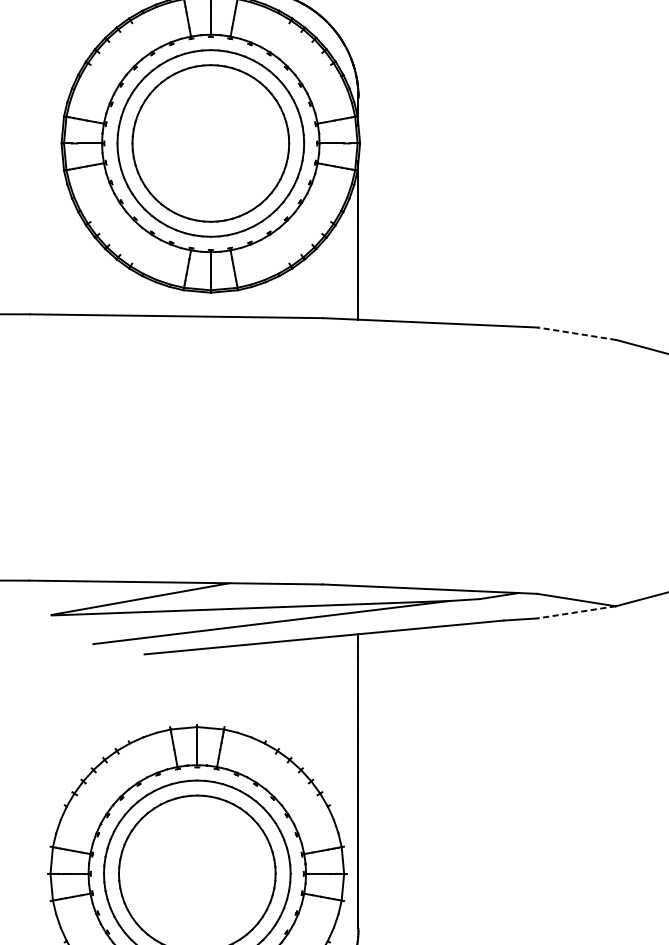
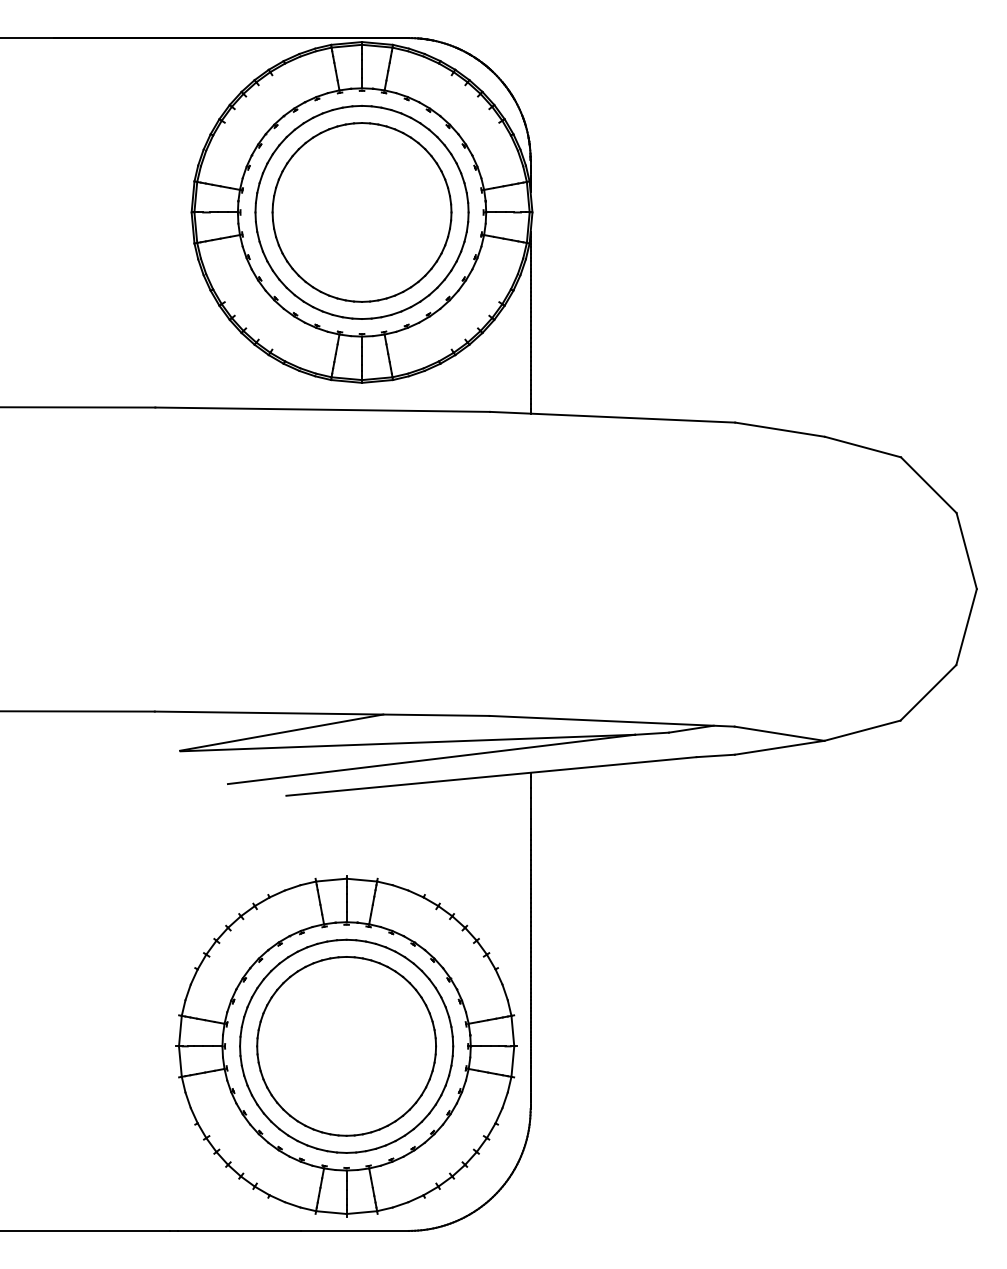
line: (576, 333) -> (779, 429), dashed -> solid
line: (576, 612) -> (779, 747), dashed -> solid

